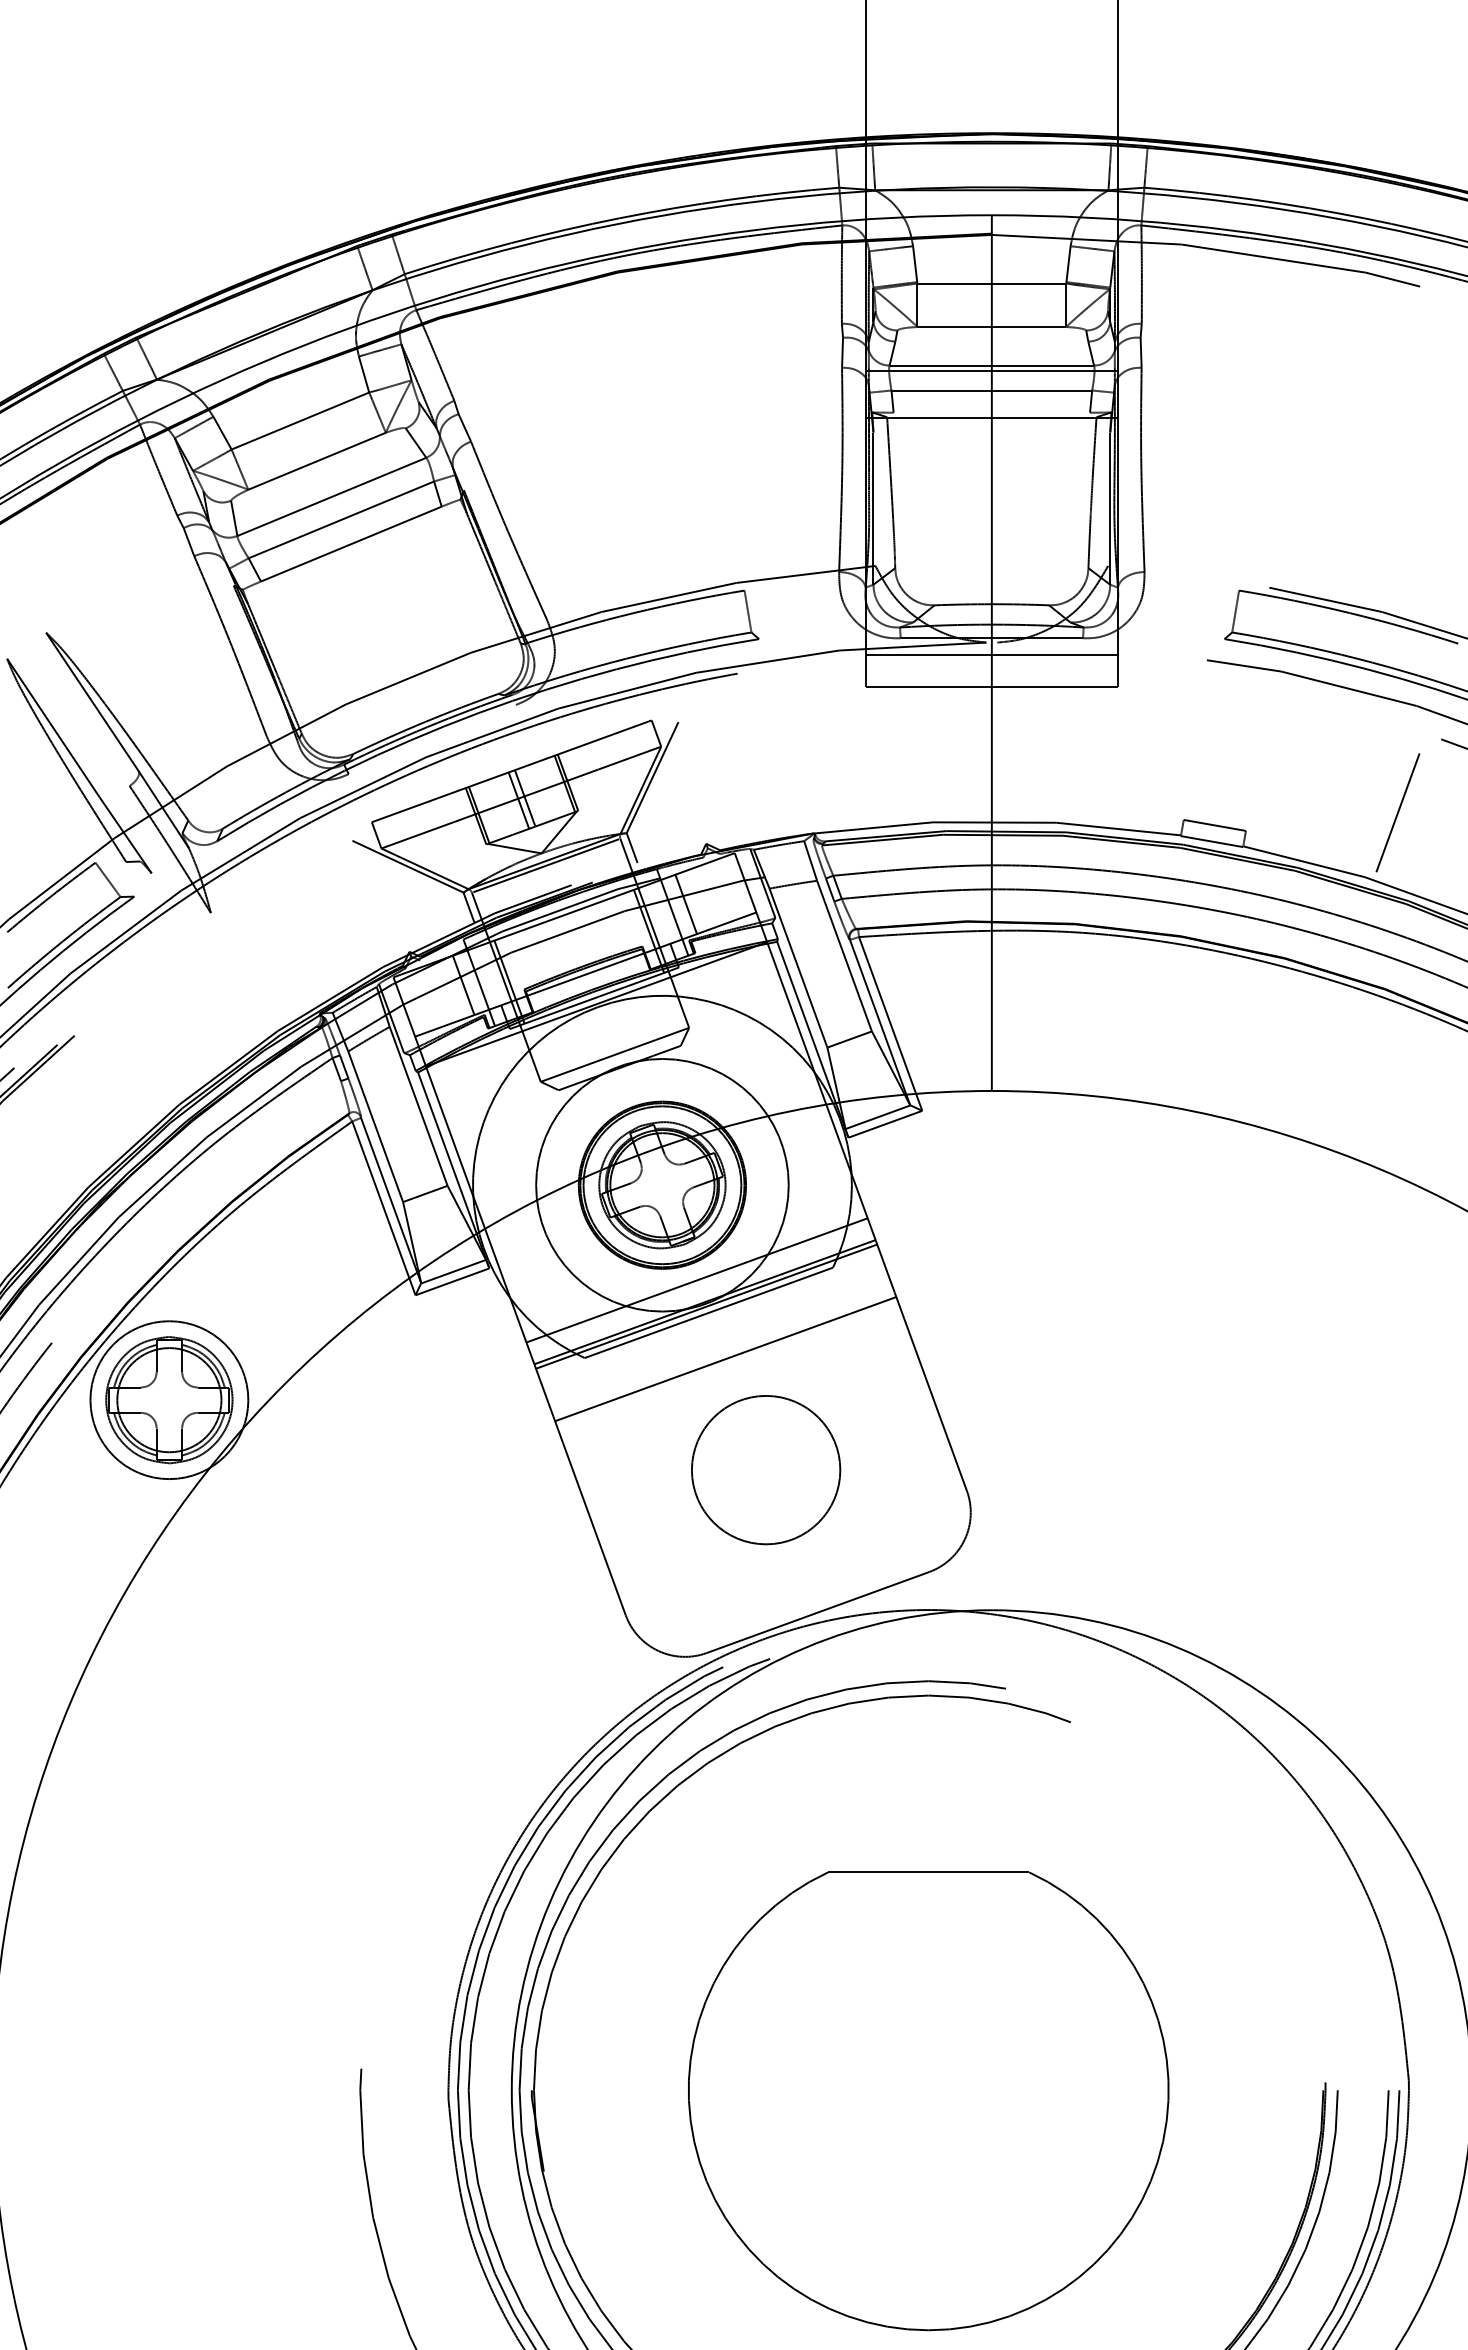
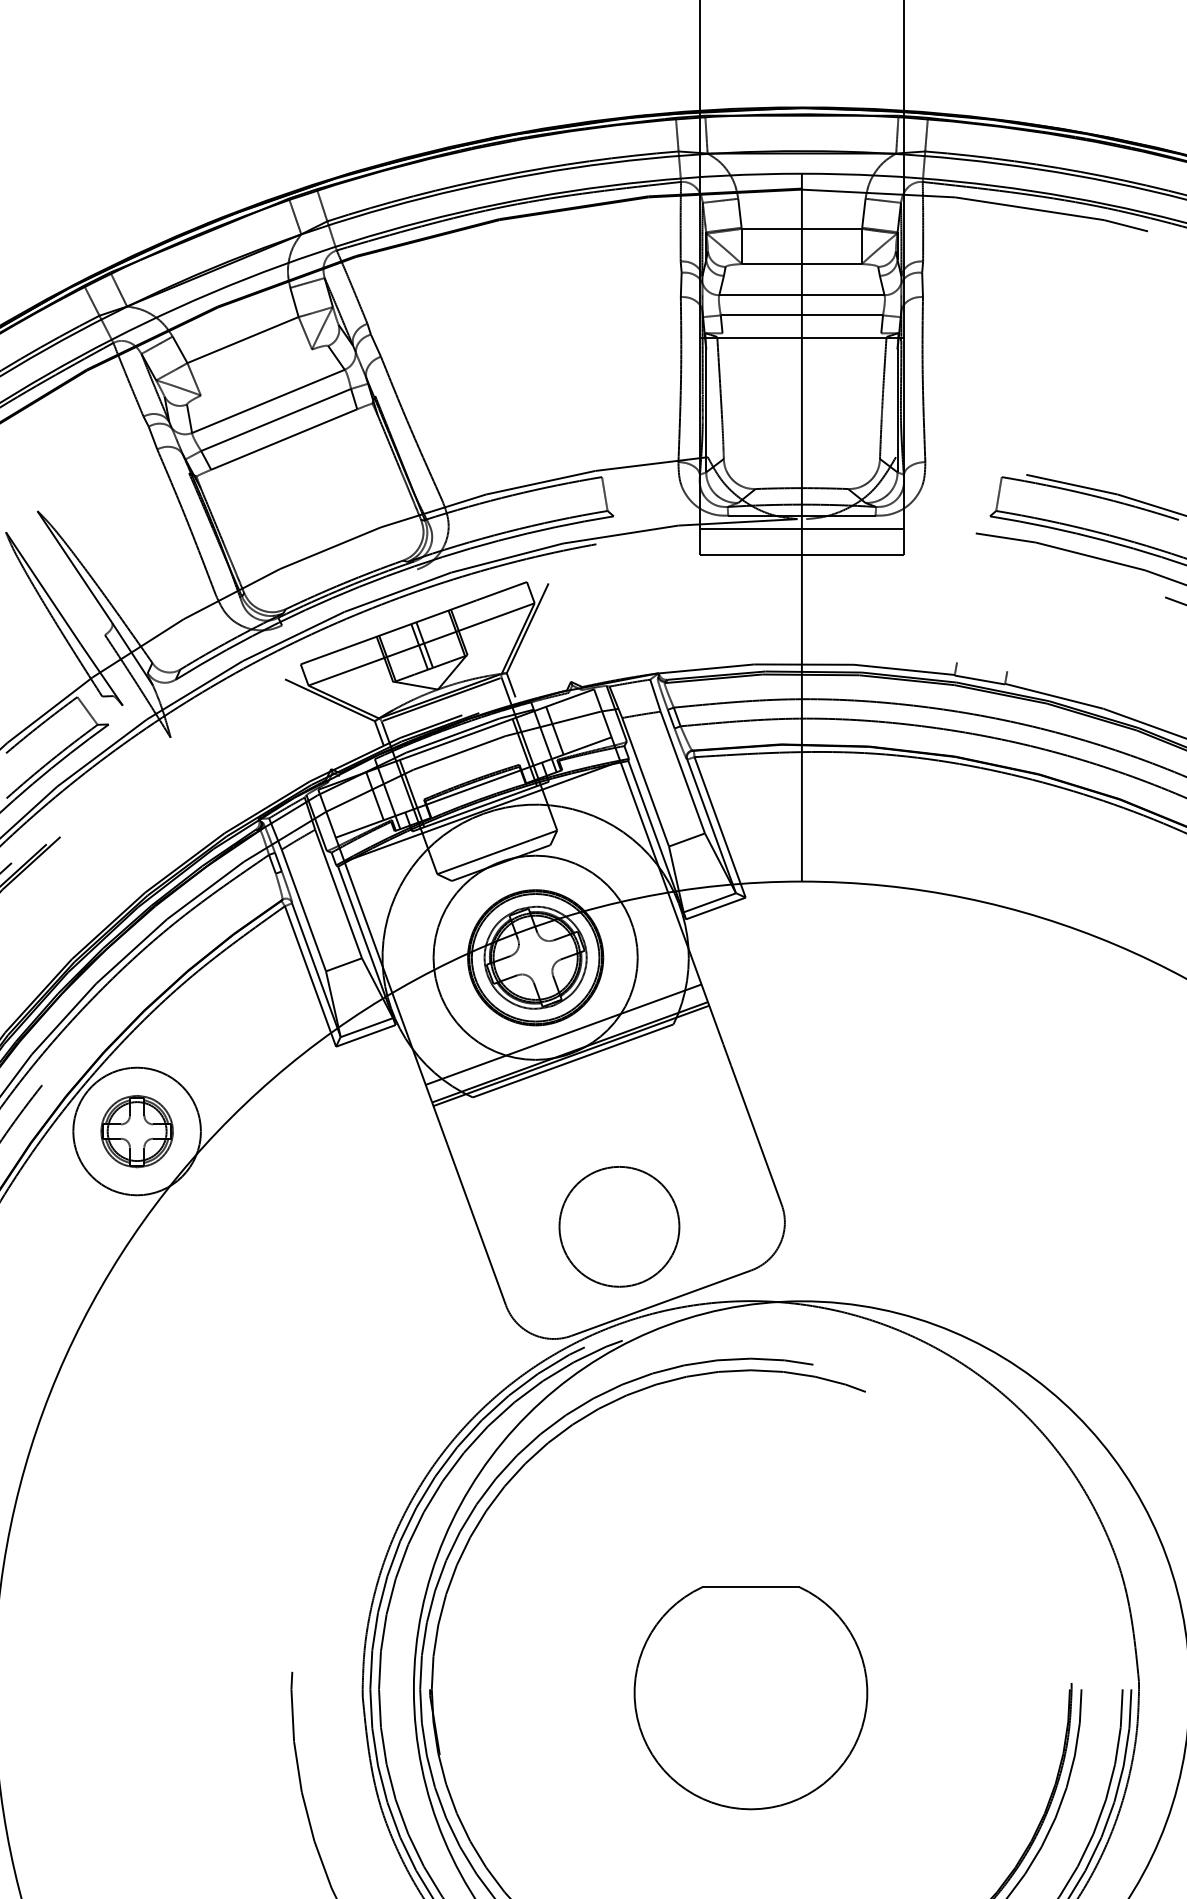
line: (991, 370) -> (801, 299), removed
line: (316, 460) -> (256, 371), removed
line: (1397, 812) -> (1129, 656), removed
line: (1214, 824) -> (981, 666), removed
line: (725, 1359) -> (586, 1098), removed
part: (169, 1400) -> (137, 1131), size x0.7
circle: (766, 1470) -> (619, 1227), moved
part: (928, 2101) -> (750, 1698), size x0.6

